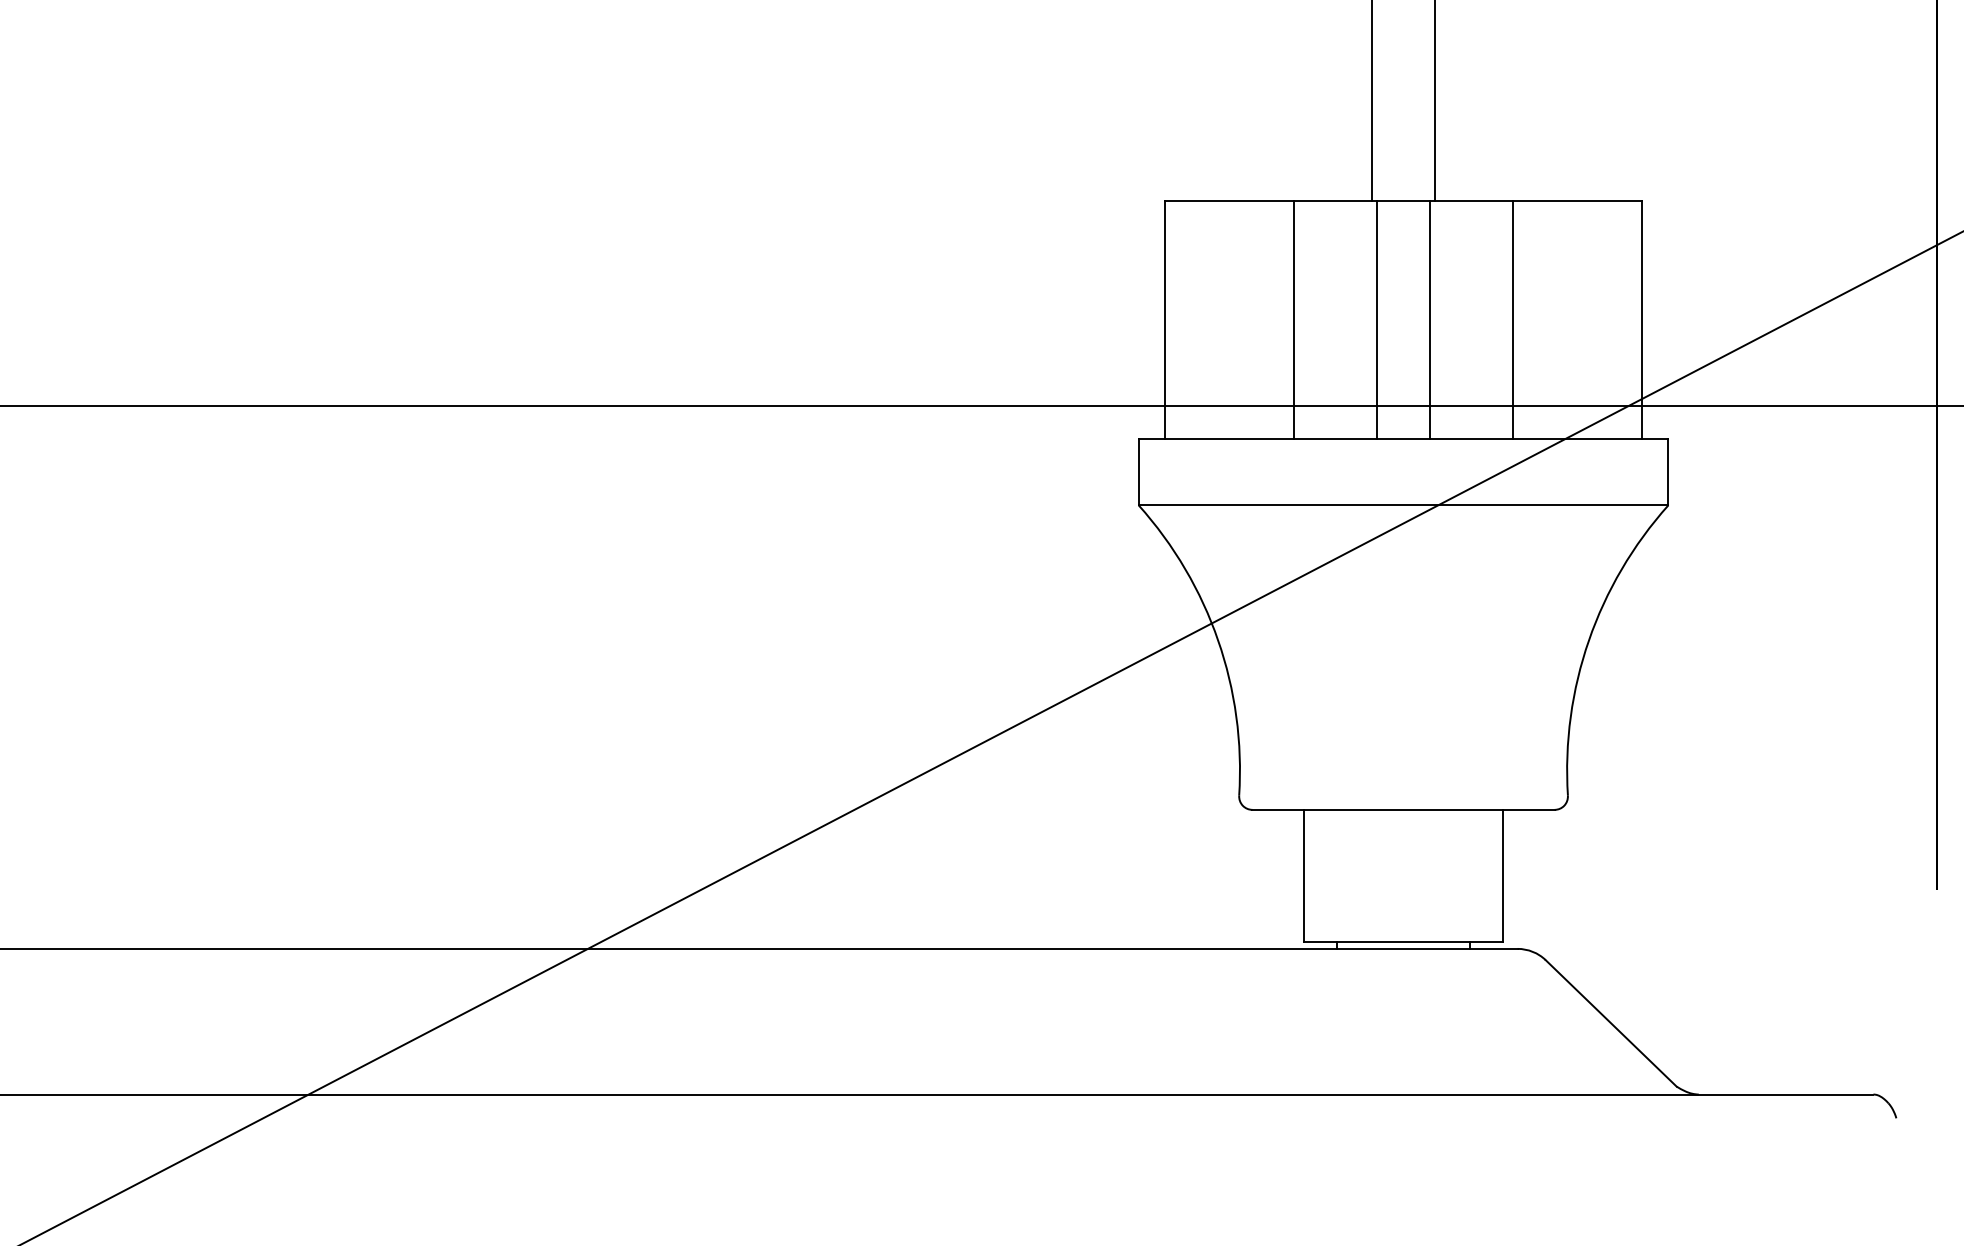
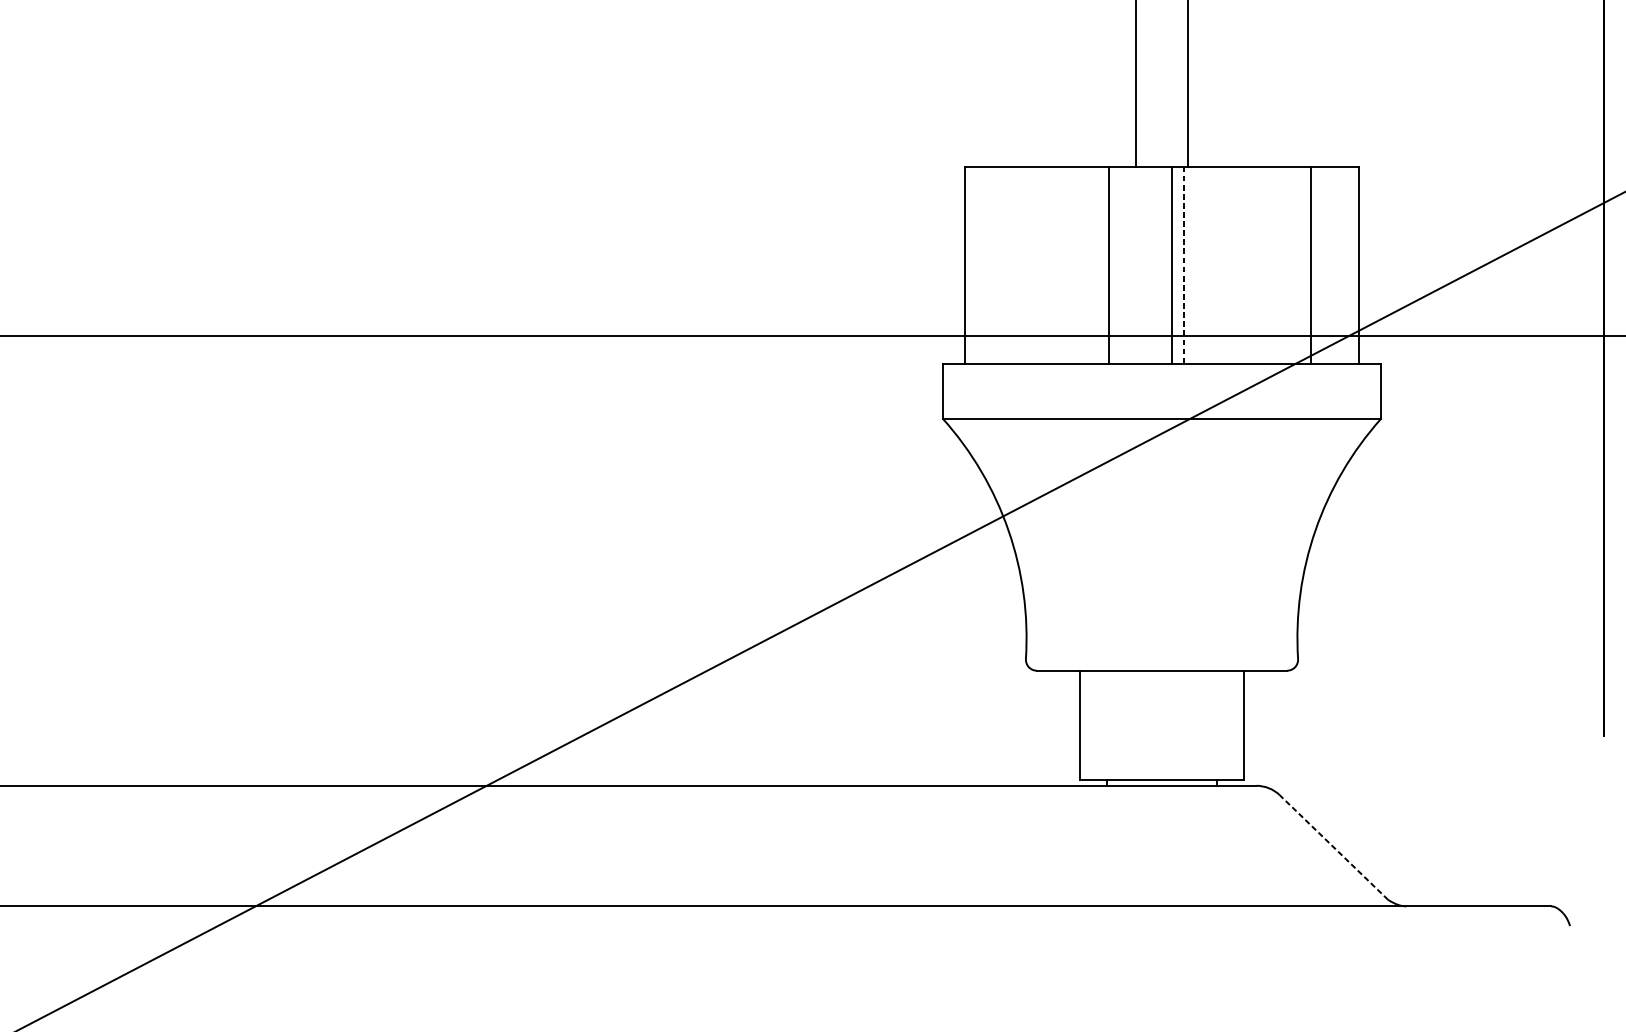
line: (1294, 319) -> (1108, 264), moved
line: (1377, 319) -> (1172, 264), moved
line: (1512, 319) -> (1310, 264), moved
line: (1429, 320) -> (1183, 265), solid -> dashed
line: (1610, 1023) -> (1333, 847), solid -> dashed

